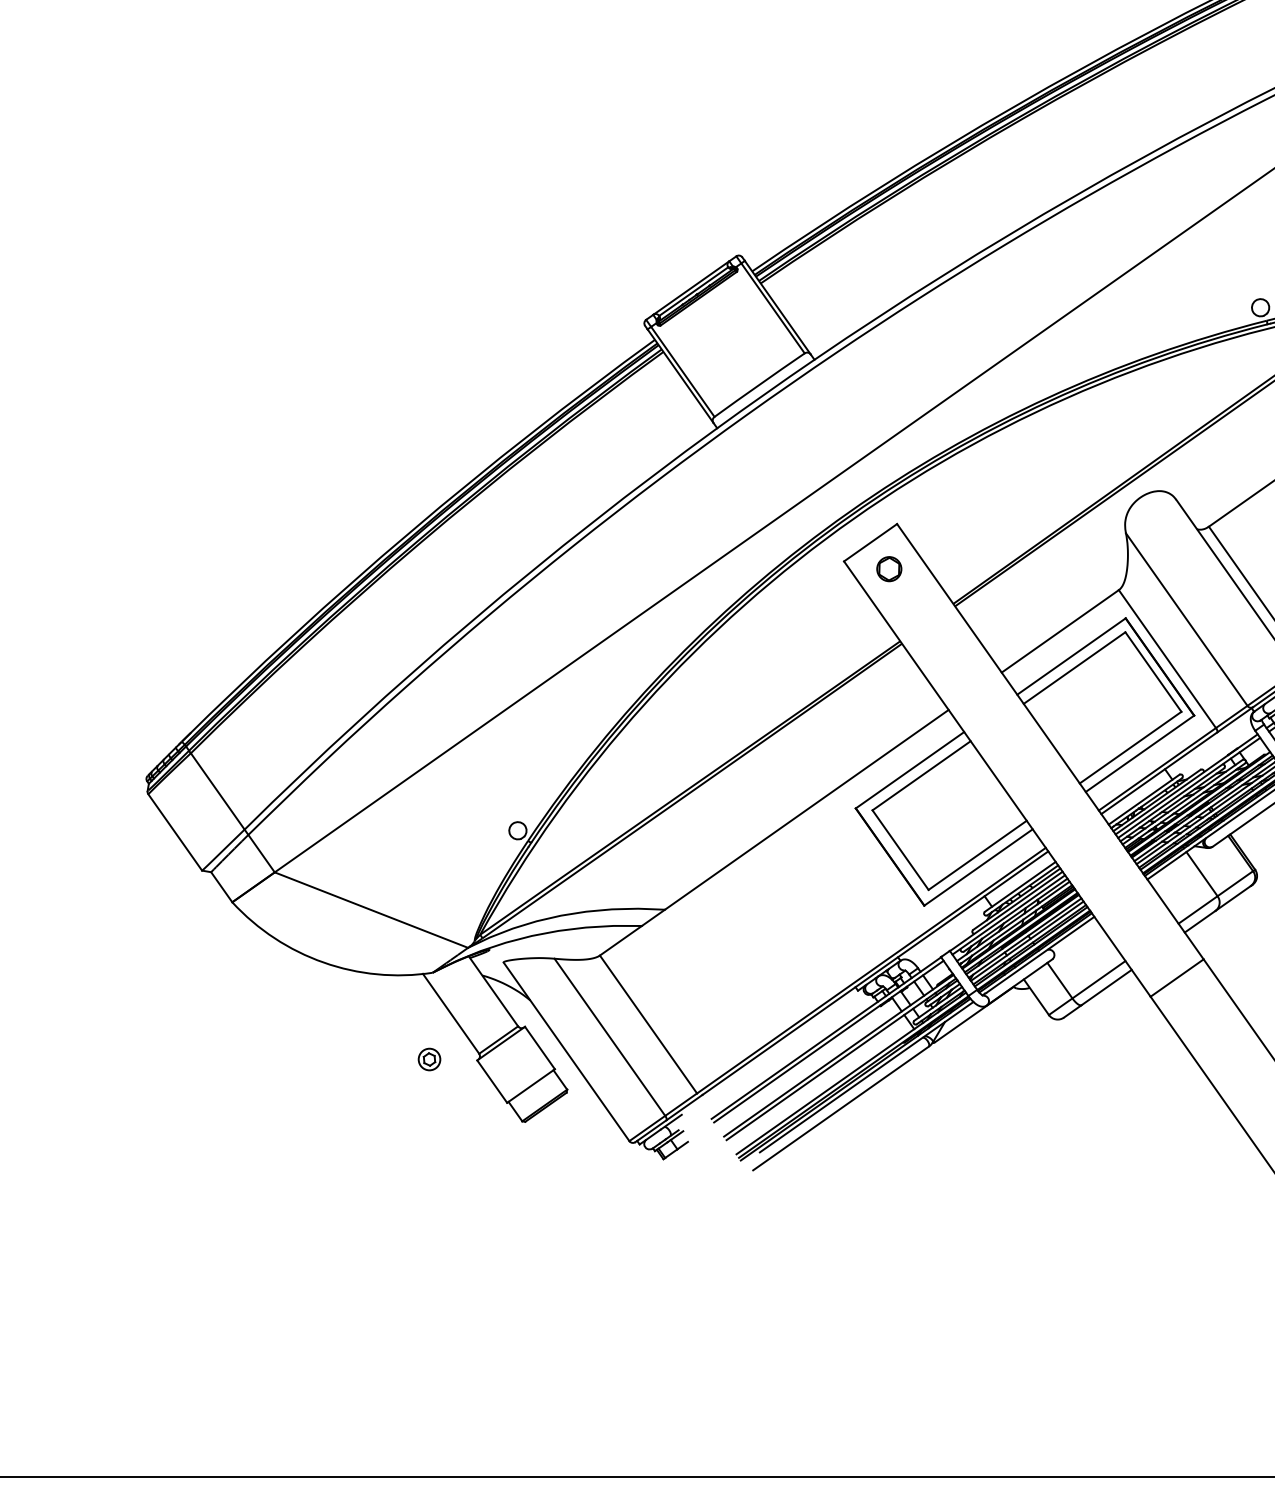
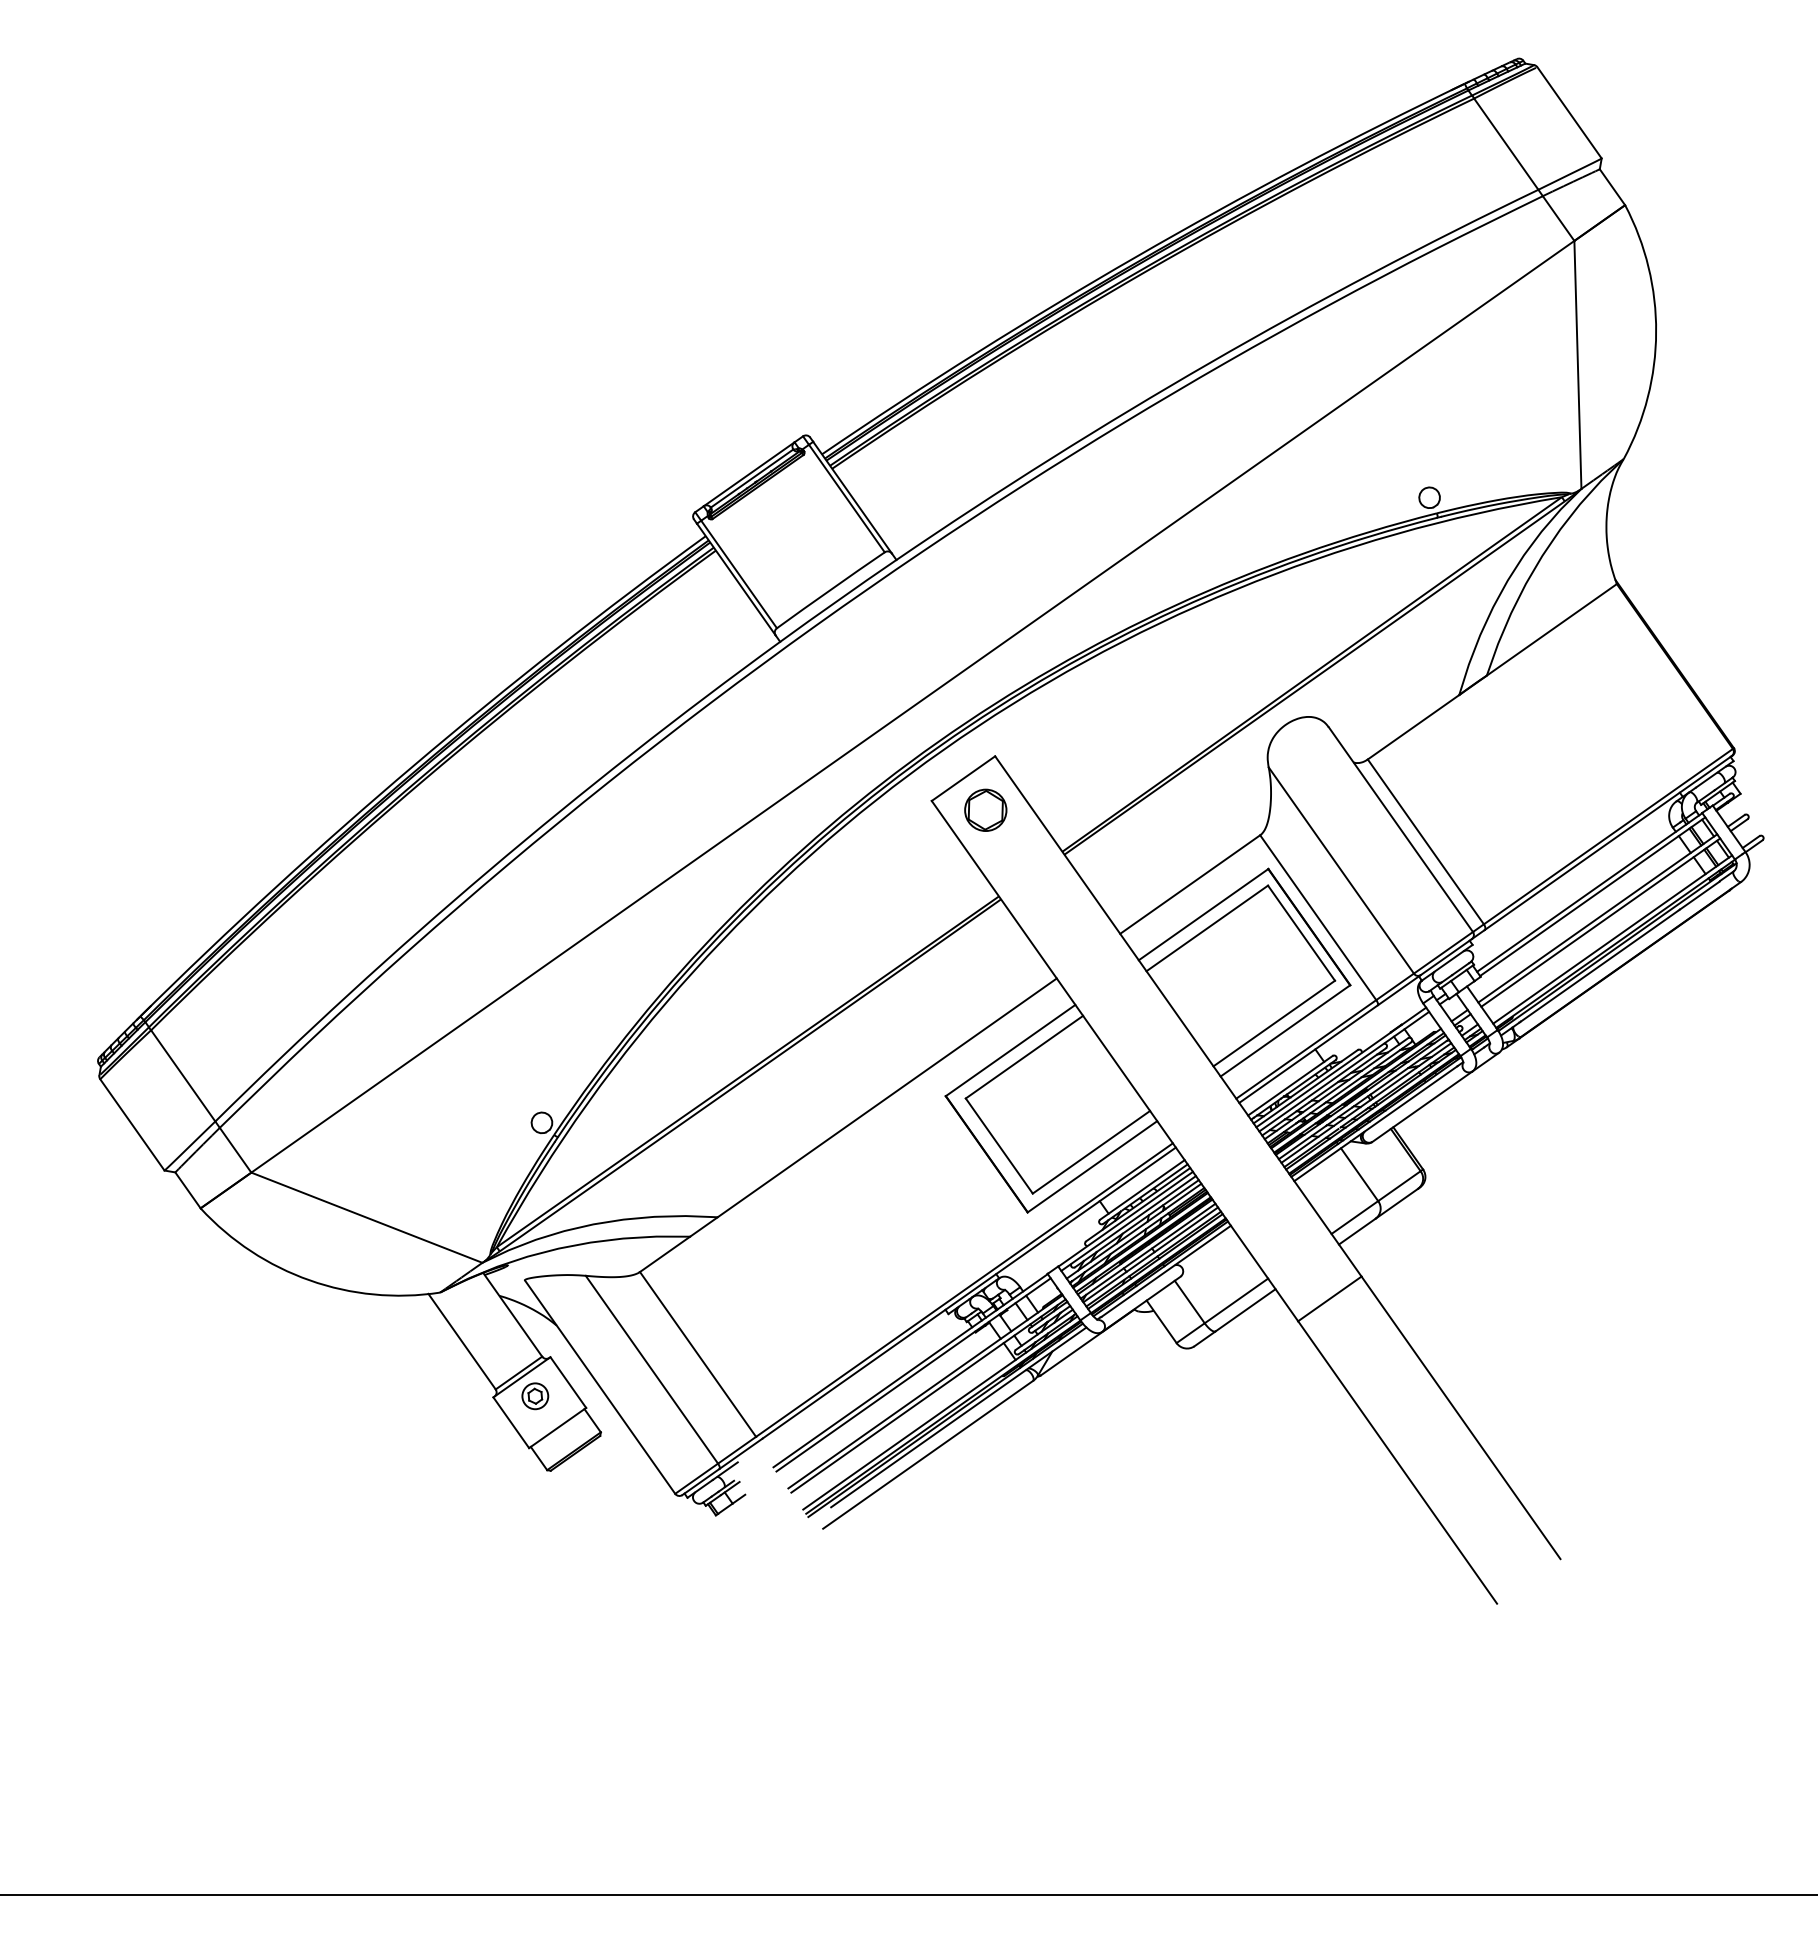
part: (889, 568) -> (985, 809), size x1.43
part: (429, 1059) -> (535, 1396), moved

